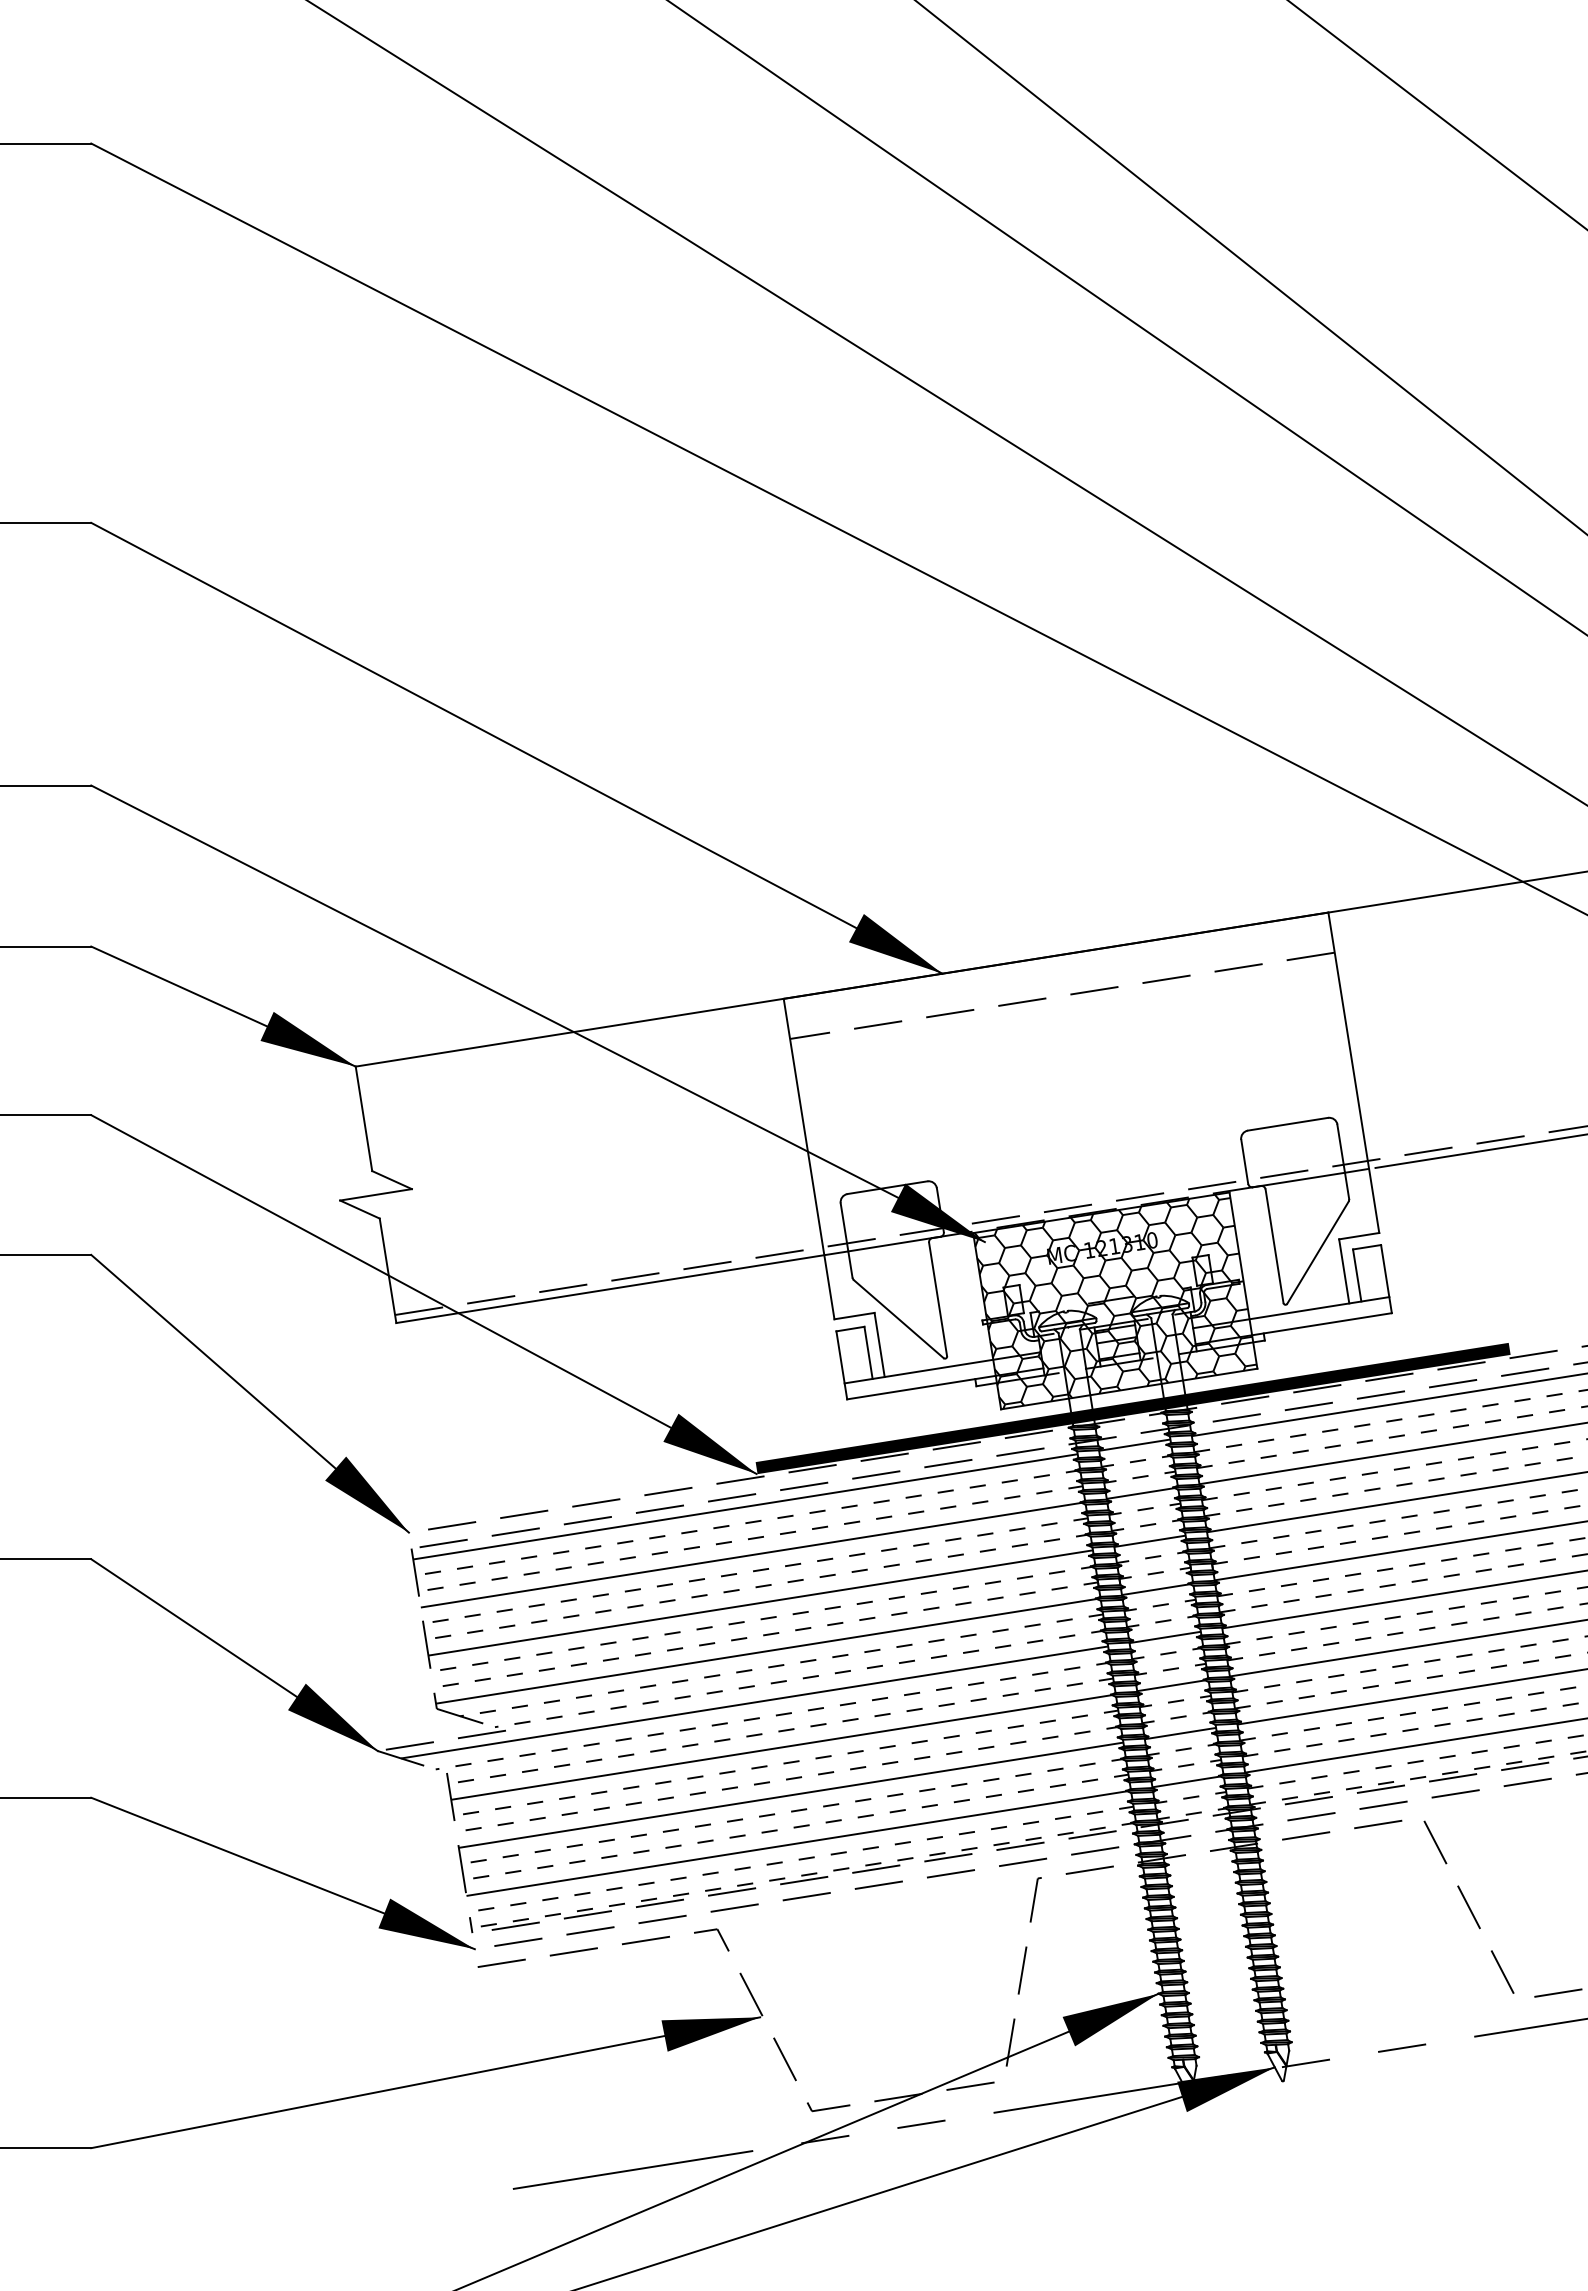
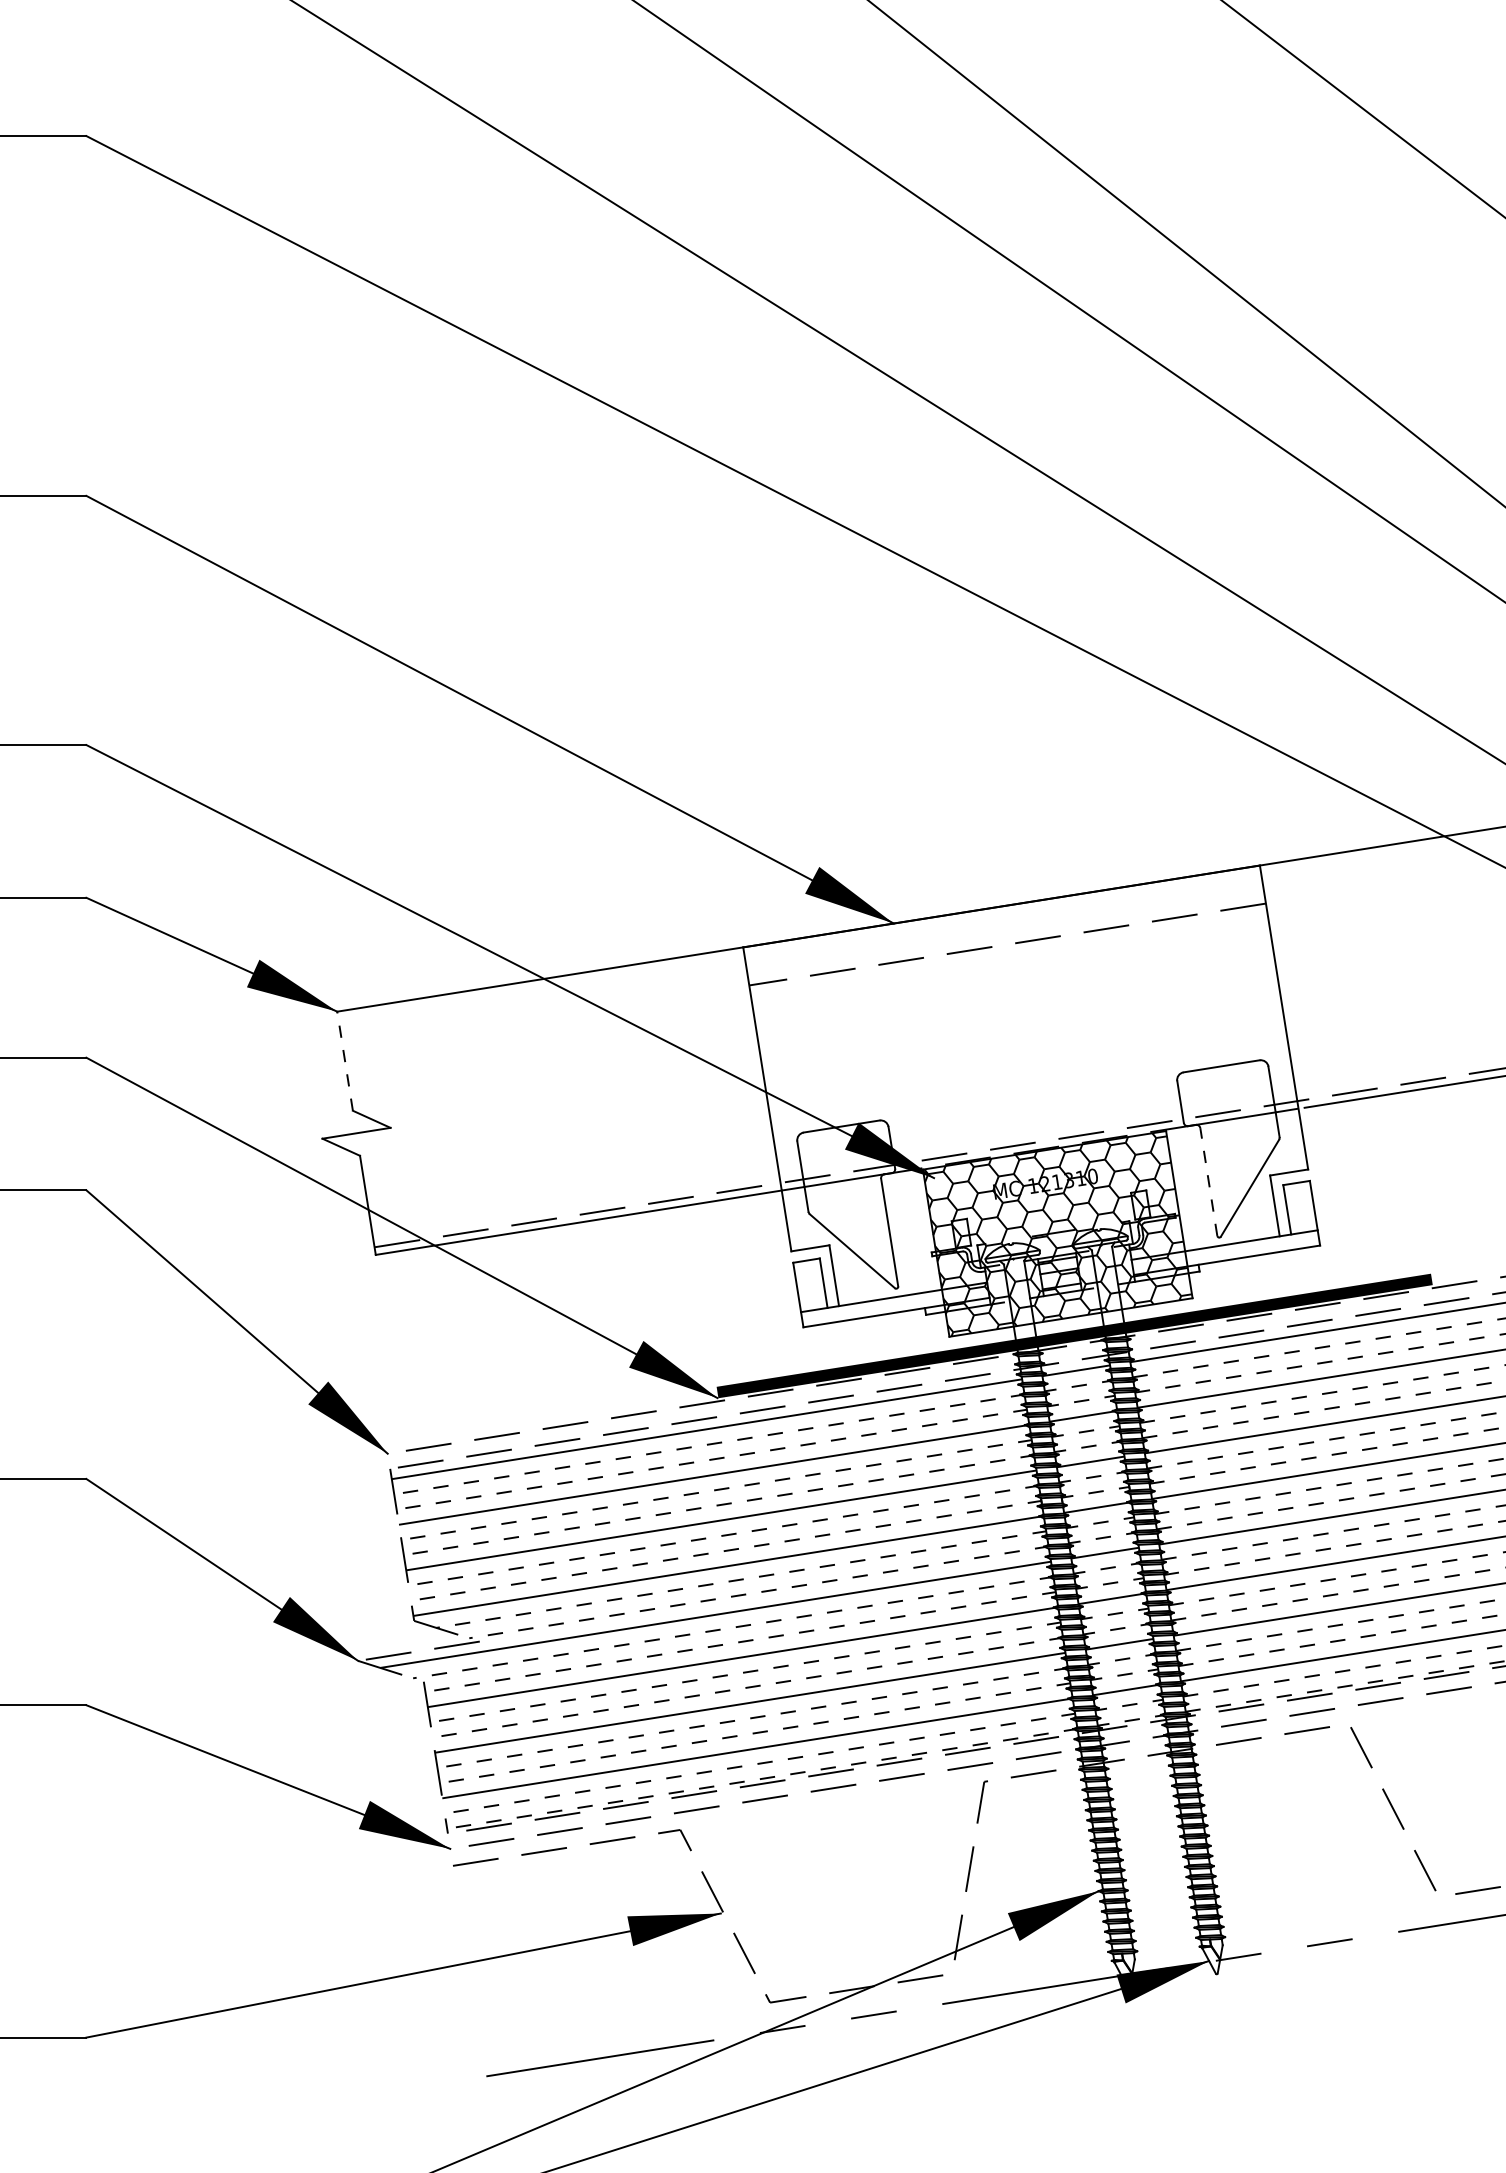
line: (364, 1118) -> (345, 1060), solid -> dashed
line: (1274, 1246) -> (1208, 1182), solid -> dashed

